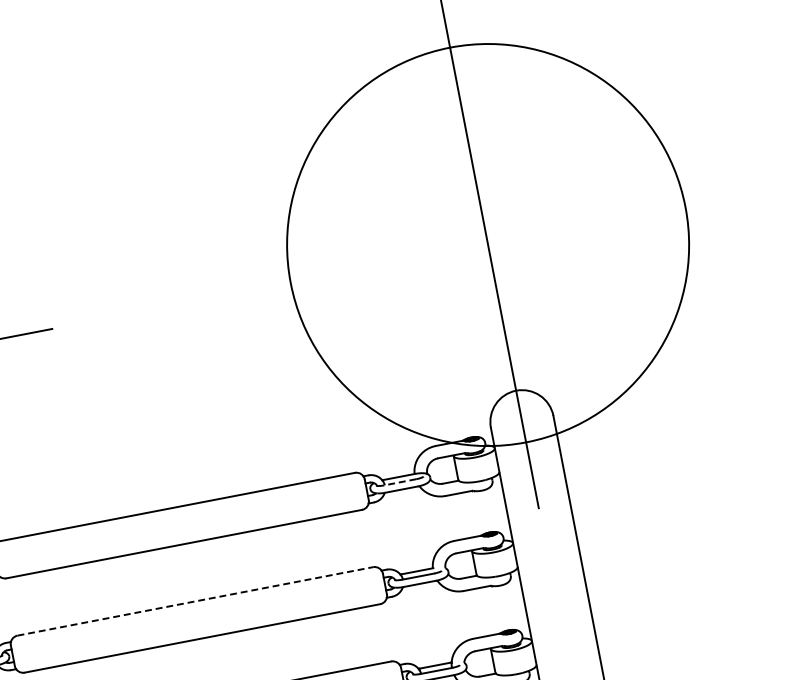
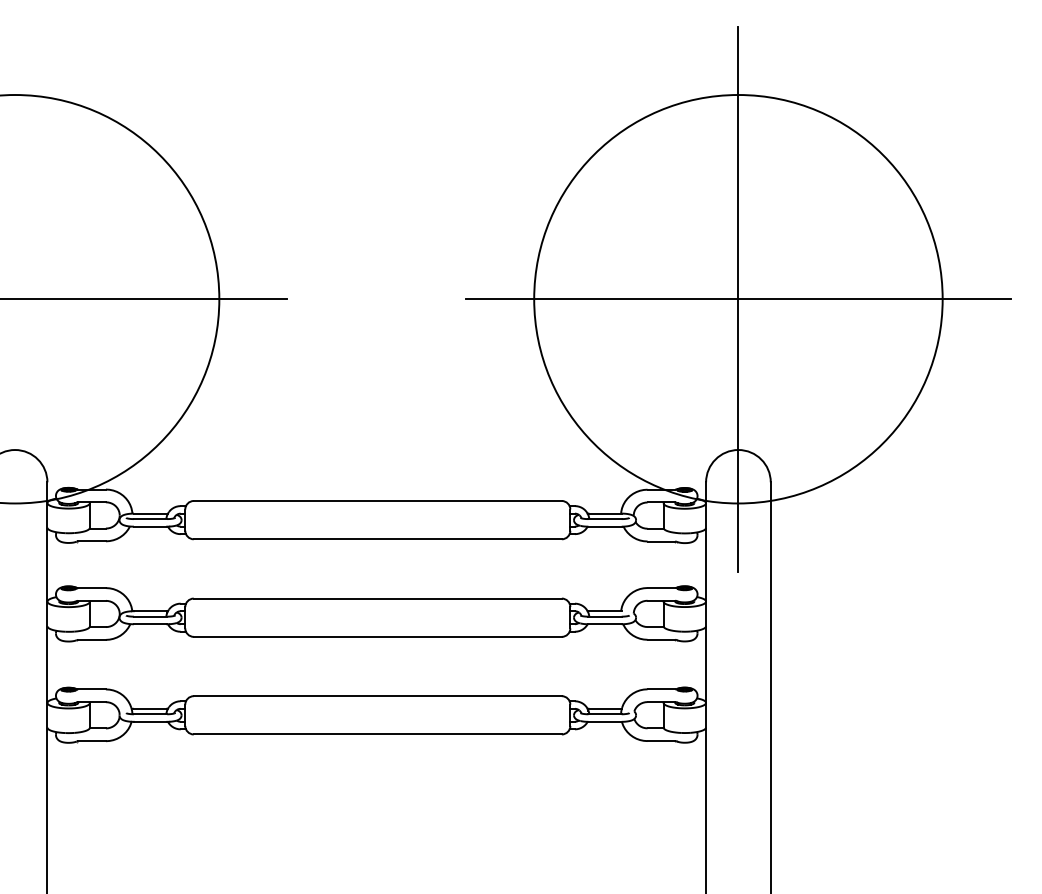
line: (488, 245) -> (738, 299), added
line: (400, 482) -> (605, 519), dashed -> solid
line: (195, 601) -> (378, 598), dashed -> solid

